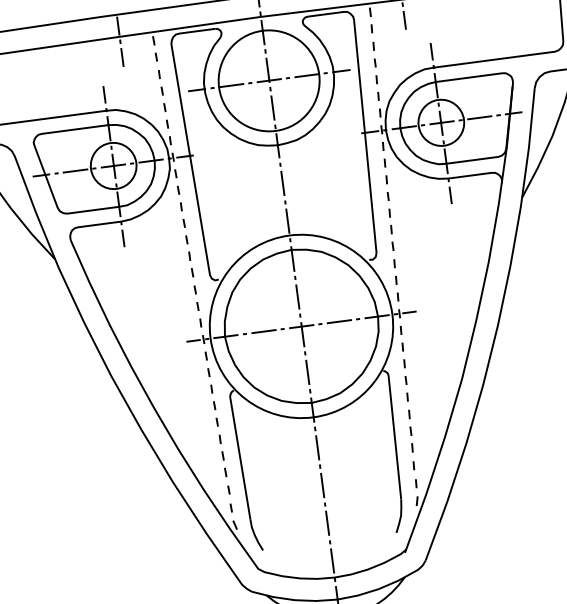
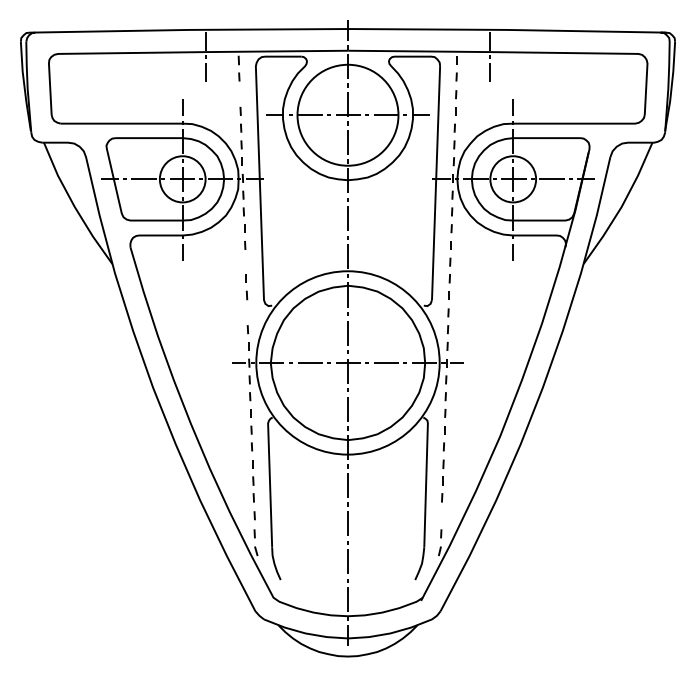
line: (158, 74) -> (239, 94), removed
line: (186, 239) -> (245, 261), removed
line: (195, 289) -> (247, 312), removed
line: (414, 465) -> (441, 515), removed

